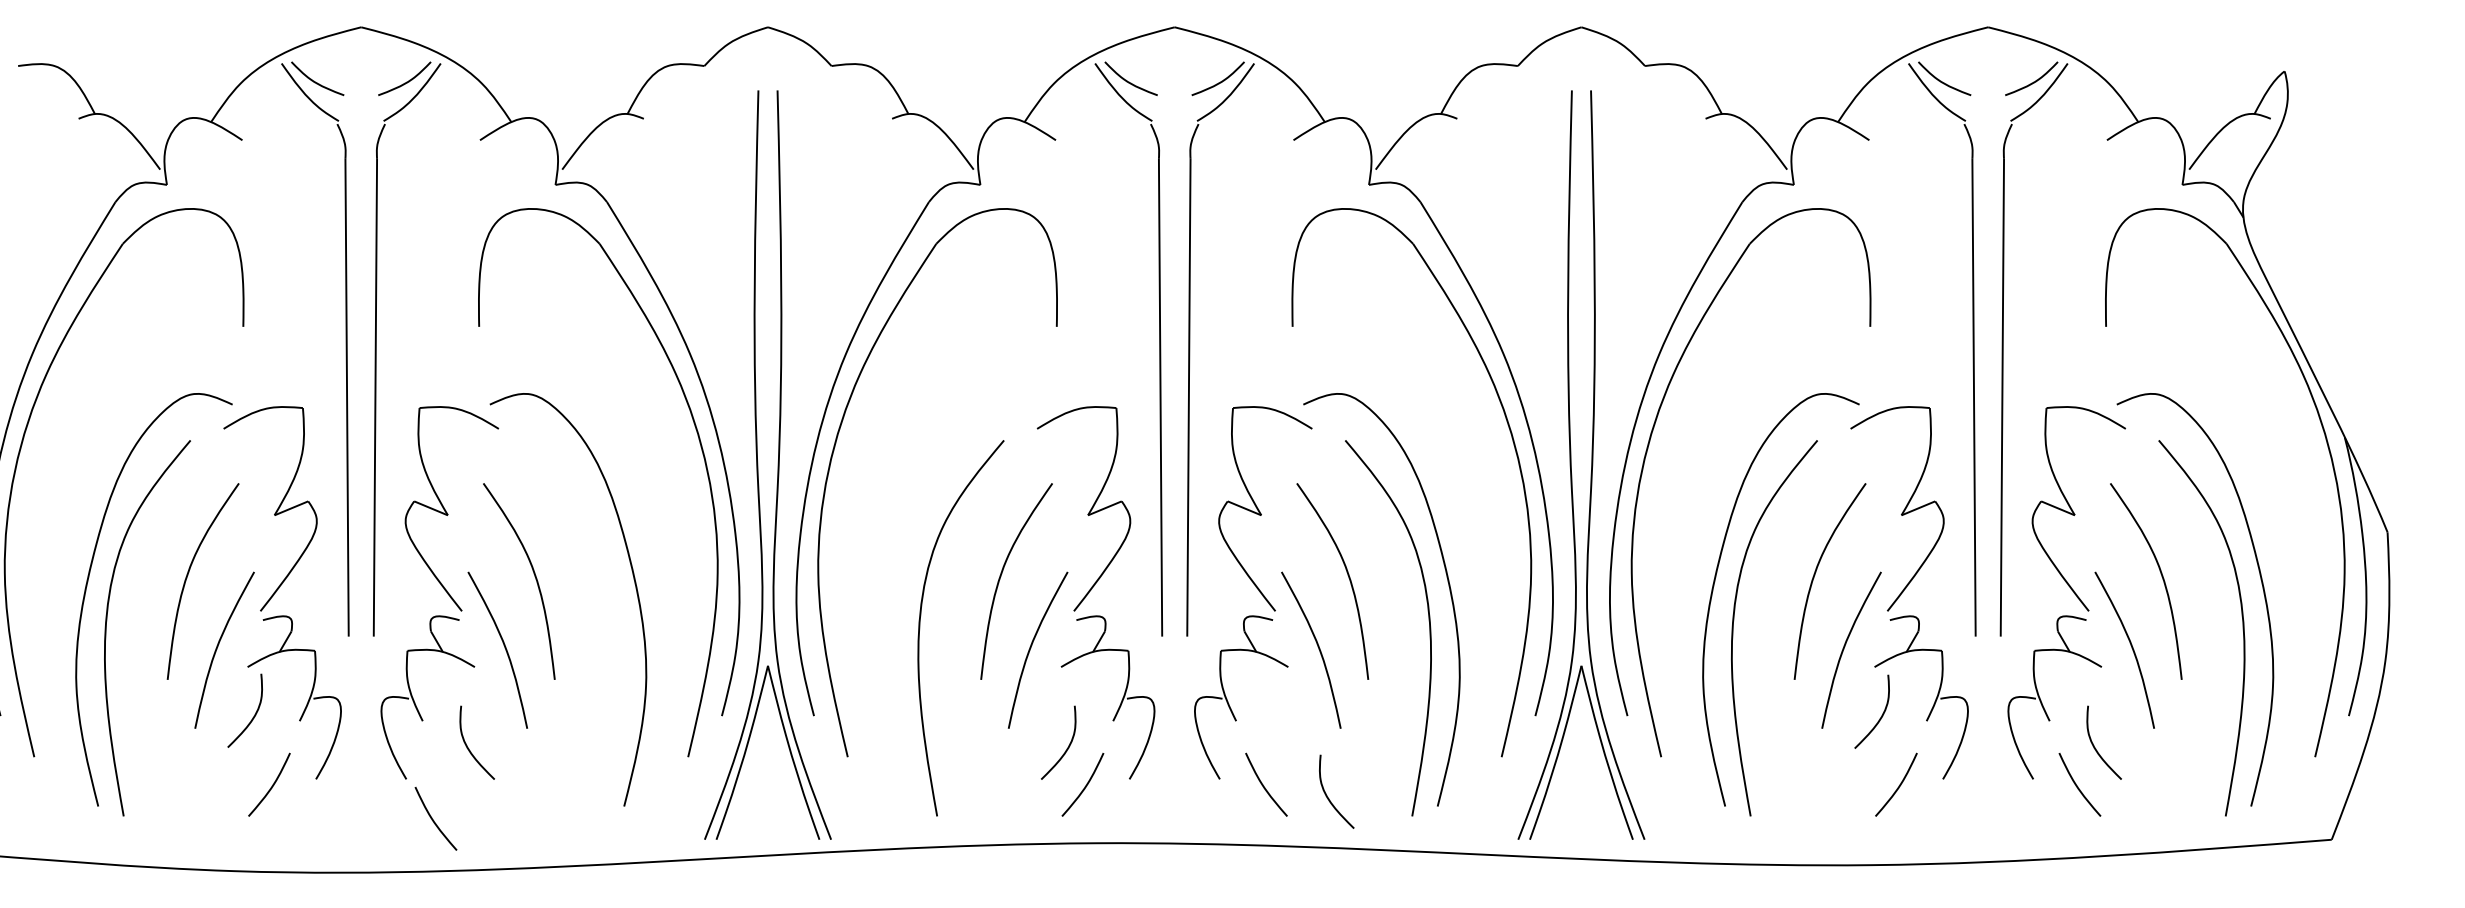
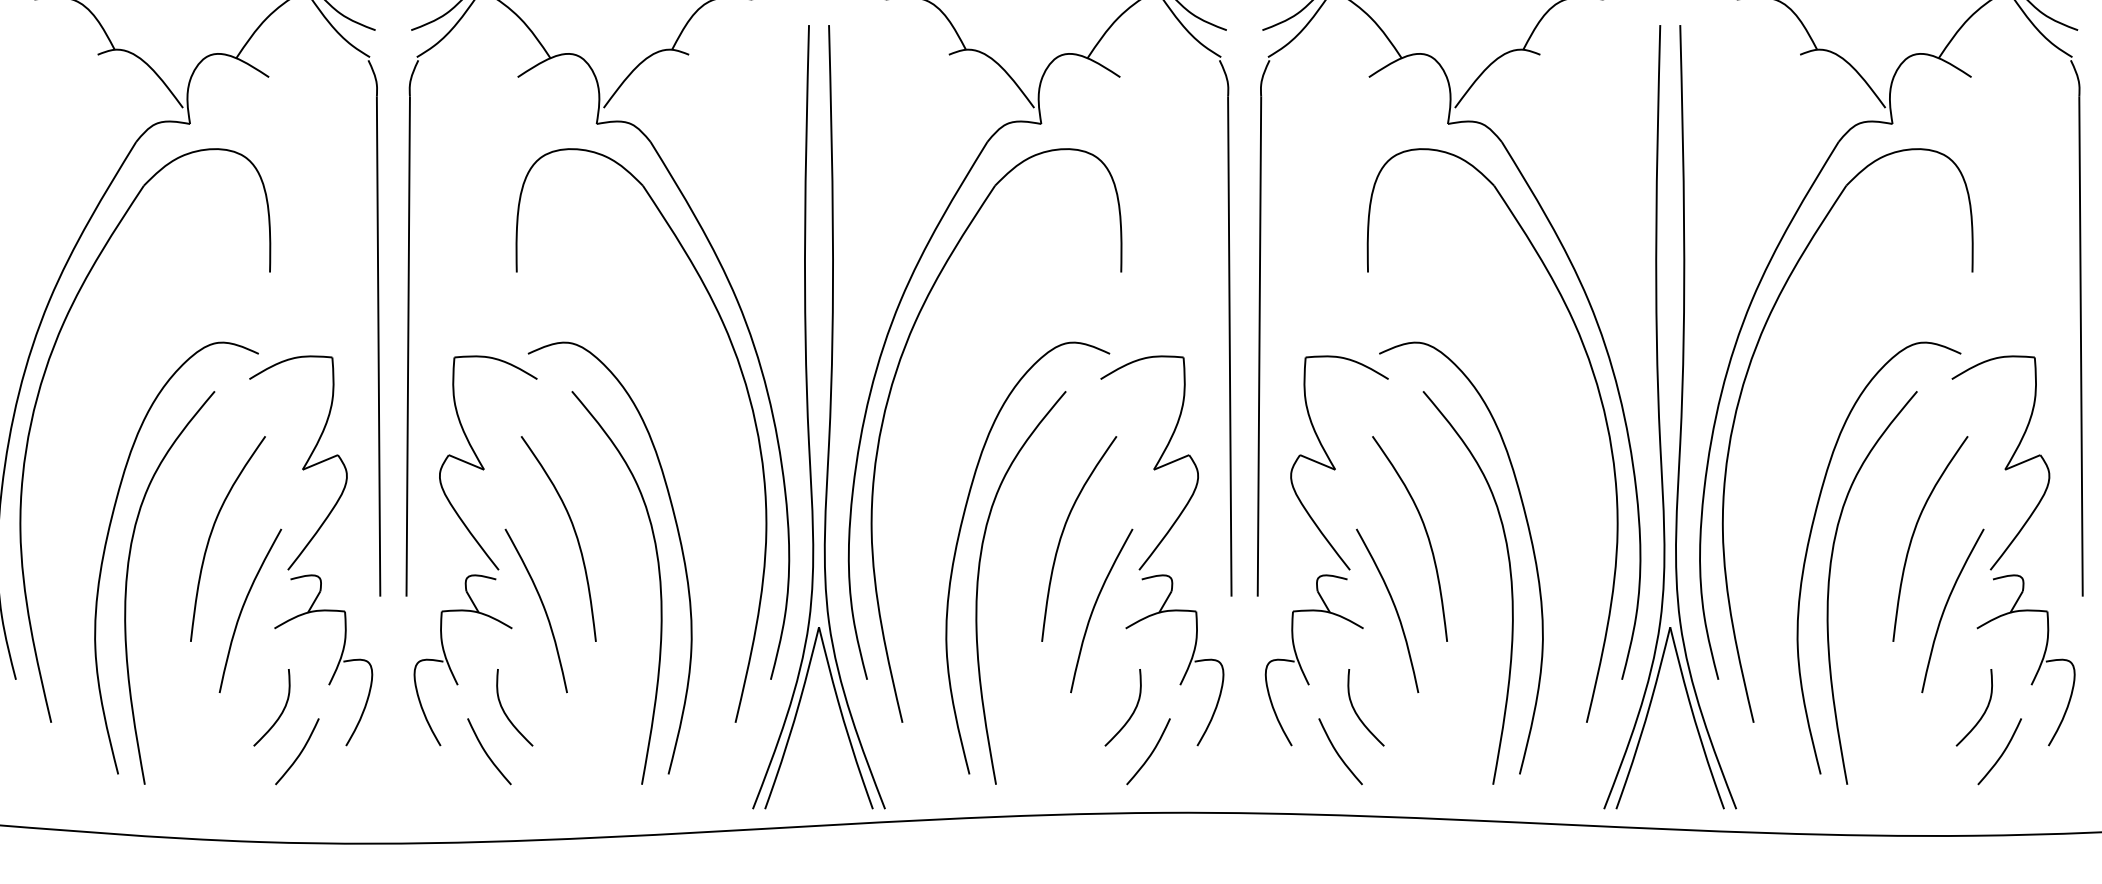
curve: (901, 584) -> (958, 542), added
curve: (615, 628) -> (659, 588), added
curve: (252, 717) -> (279, 714), moved
curve: (1879, 718) -> (1982, 714), moved
curve: (1327, 795) -> (1356, 711), moved
curve: (433, 819) -> (486, 752), moved

